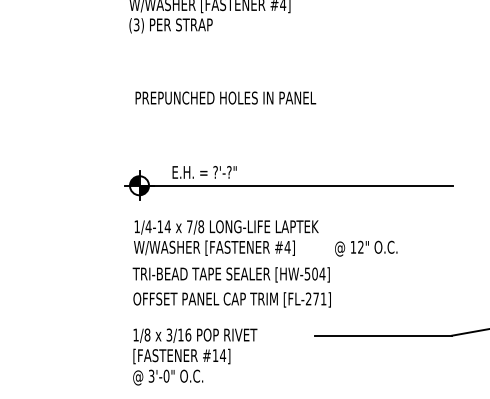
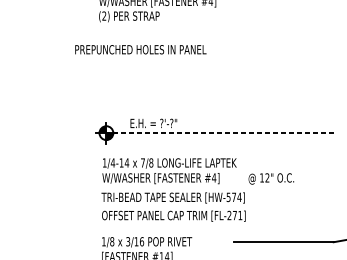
text: (136, 25) -> (104, 16), (3) -> (2)
text: (225, 97) -> (140, 49), moved
line: (296, 185) -> (220, 132), solid -> dashed
text: (314, 273) -> (233, 196), [HW-504] -> [HW-574]

